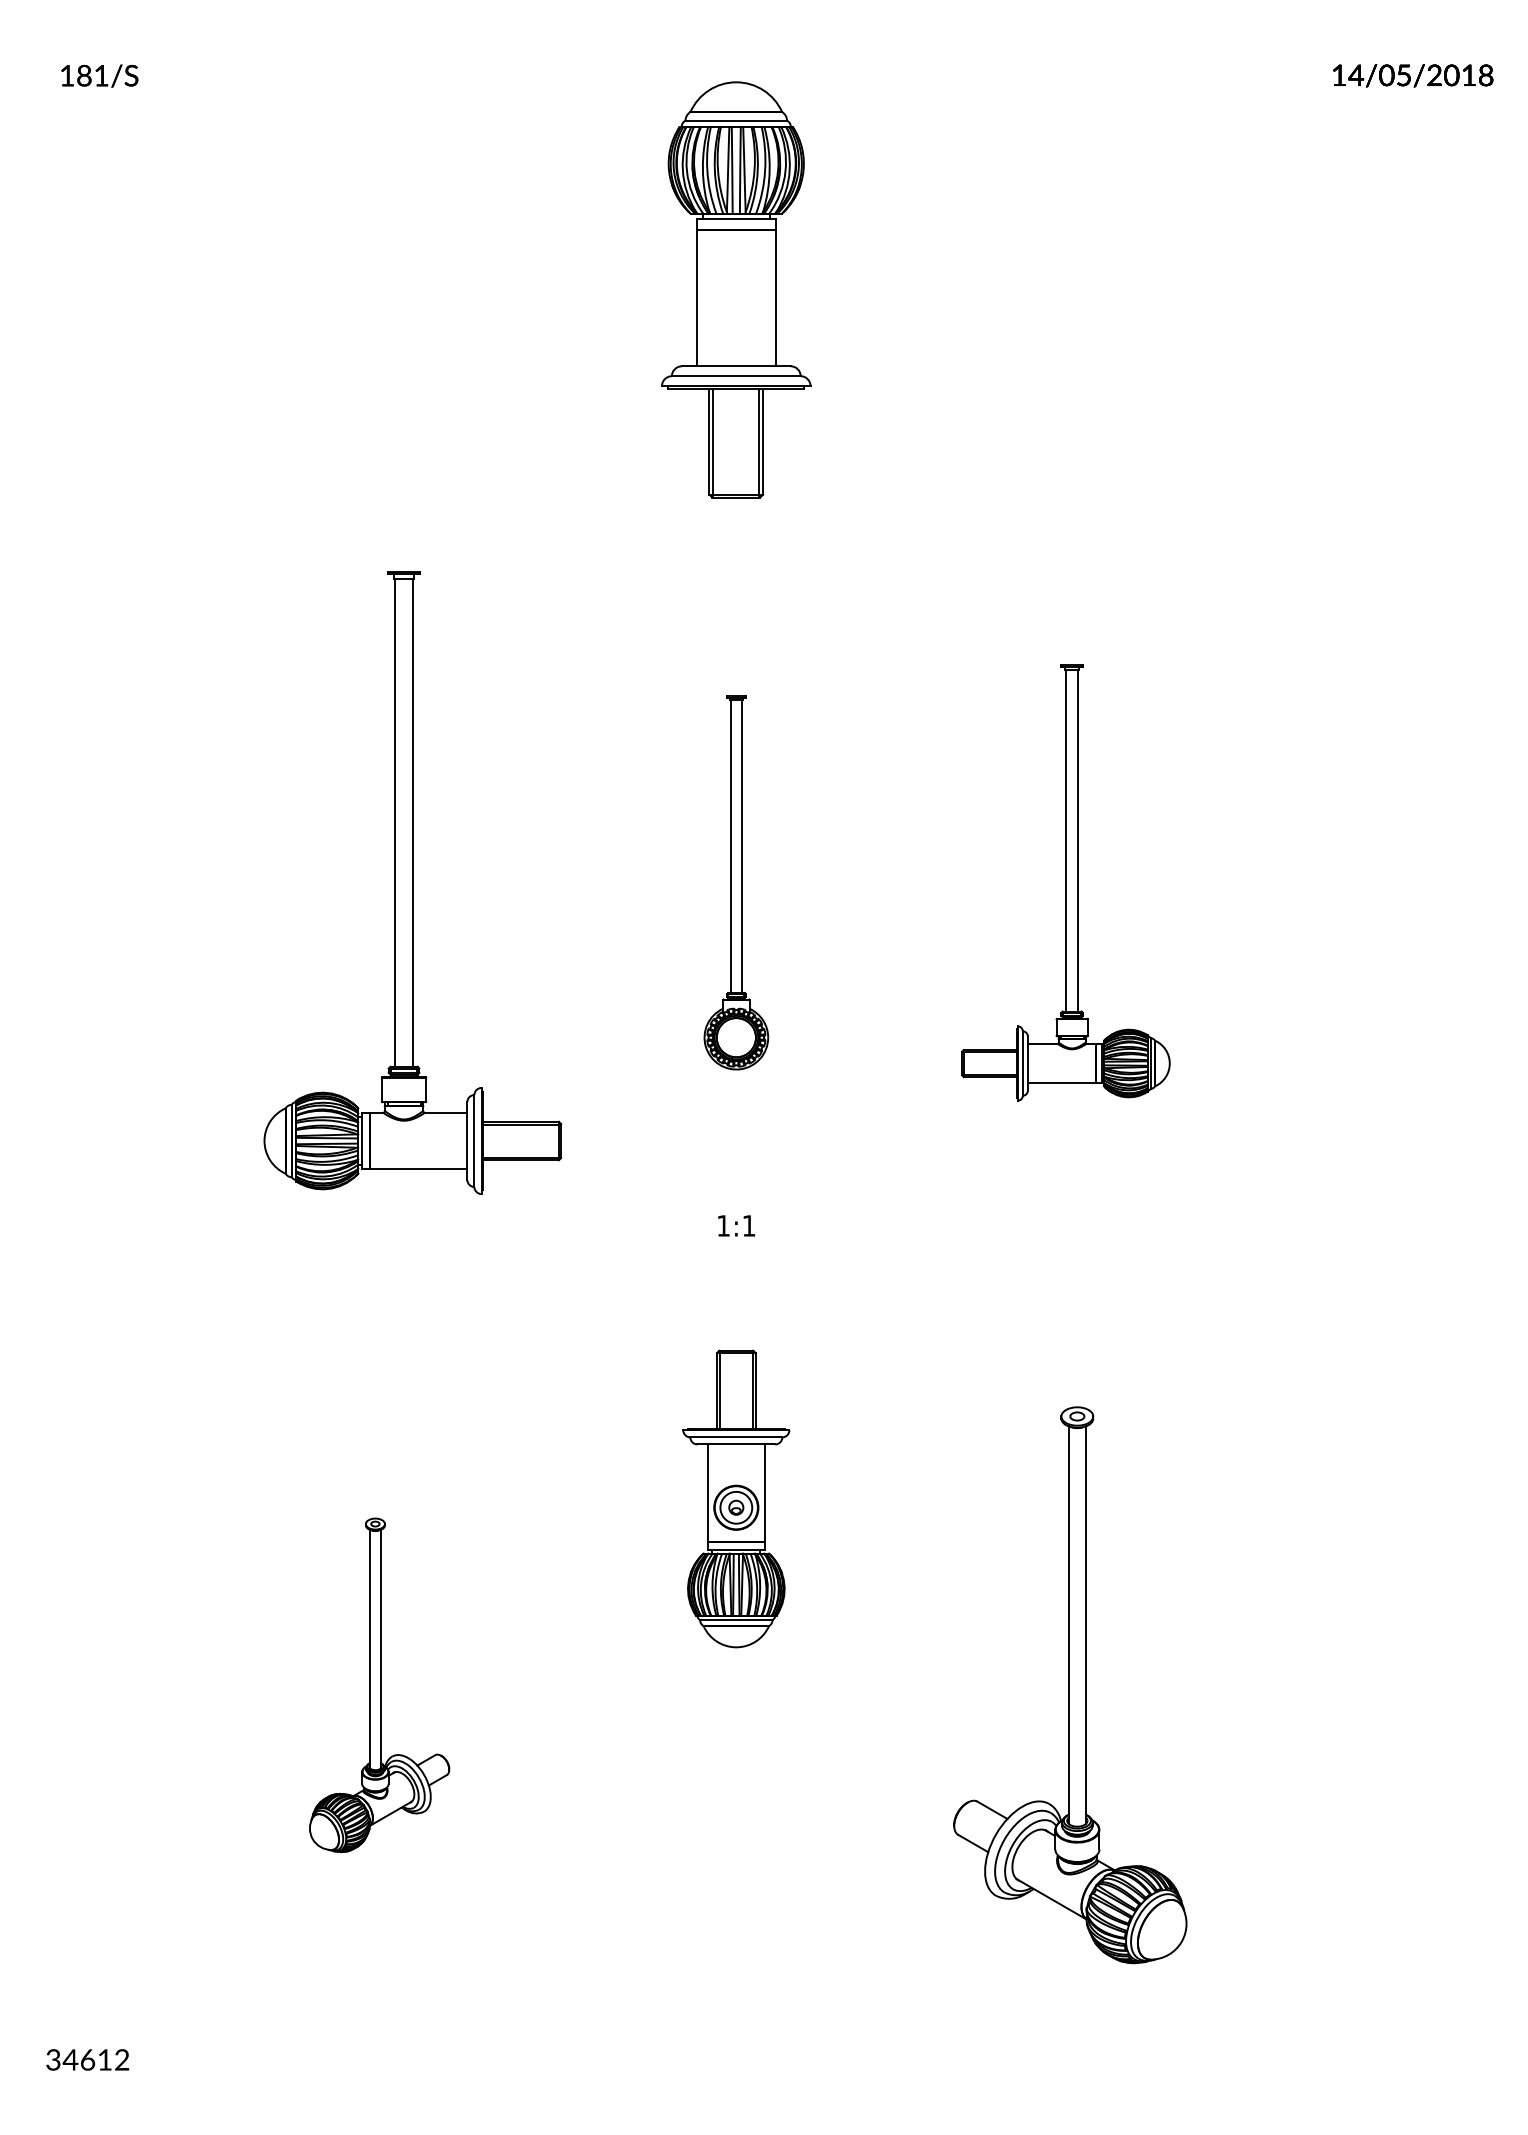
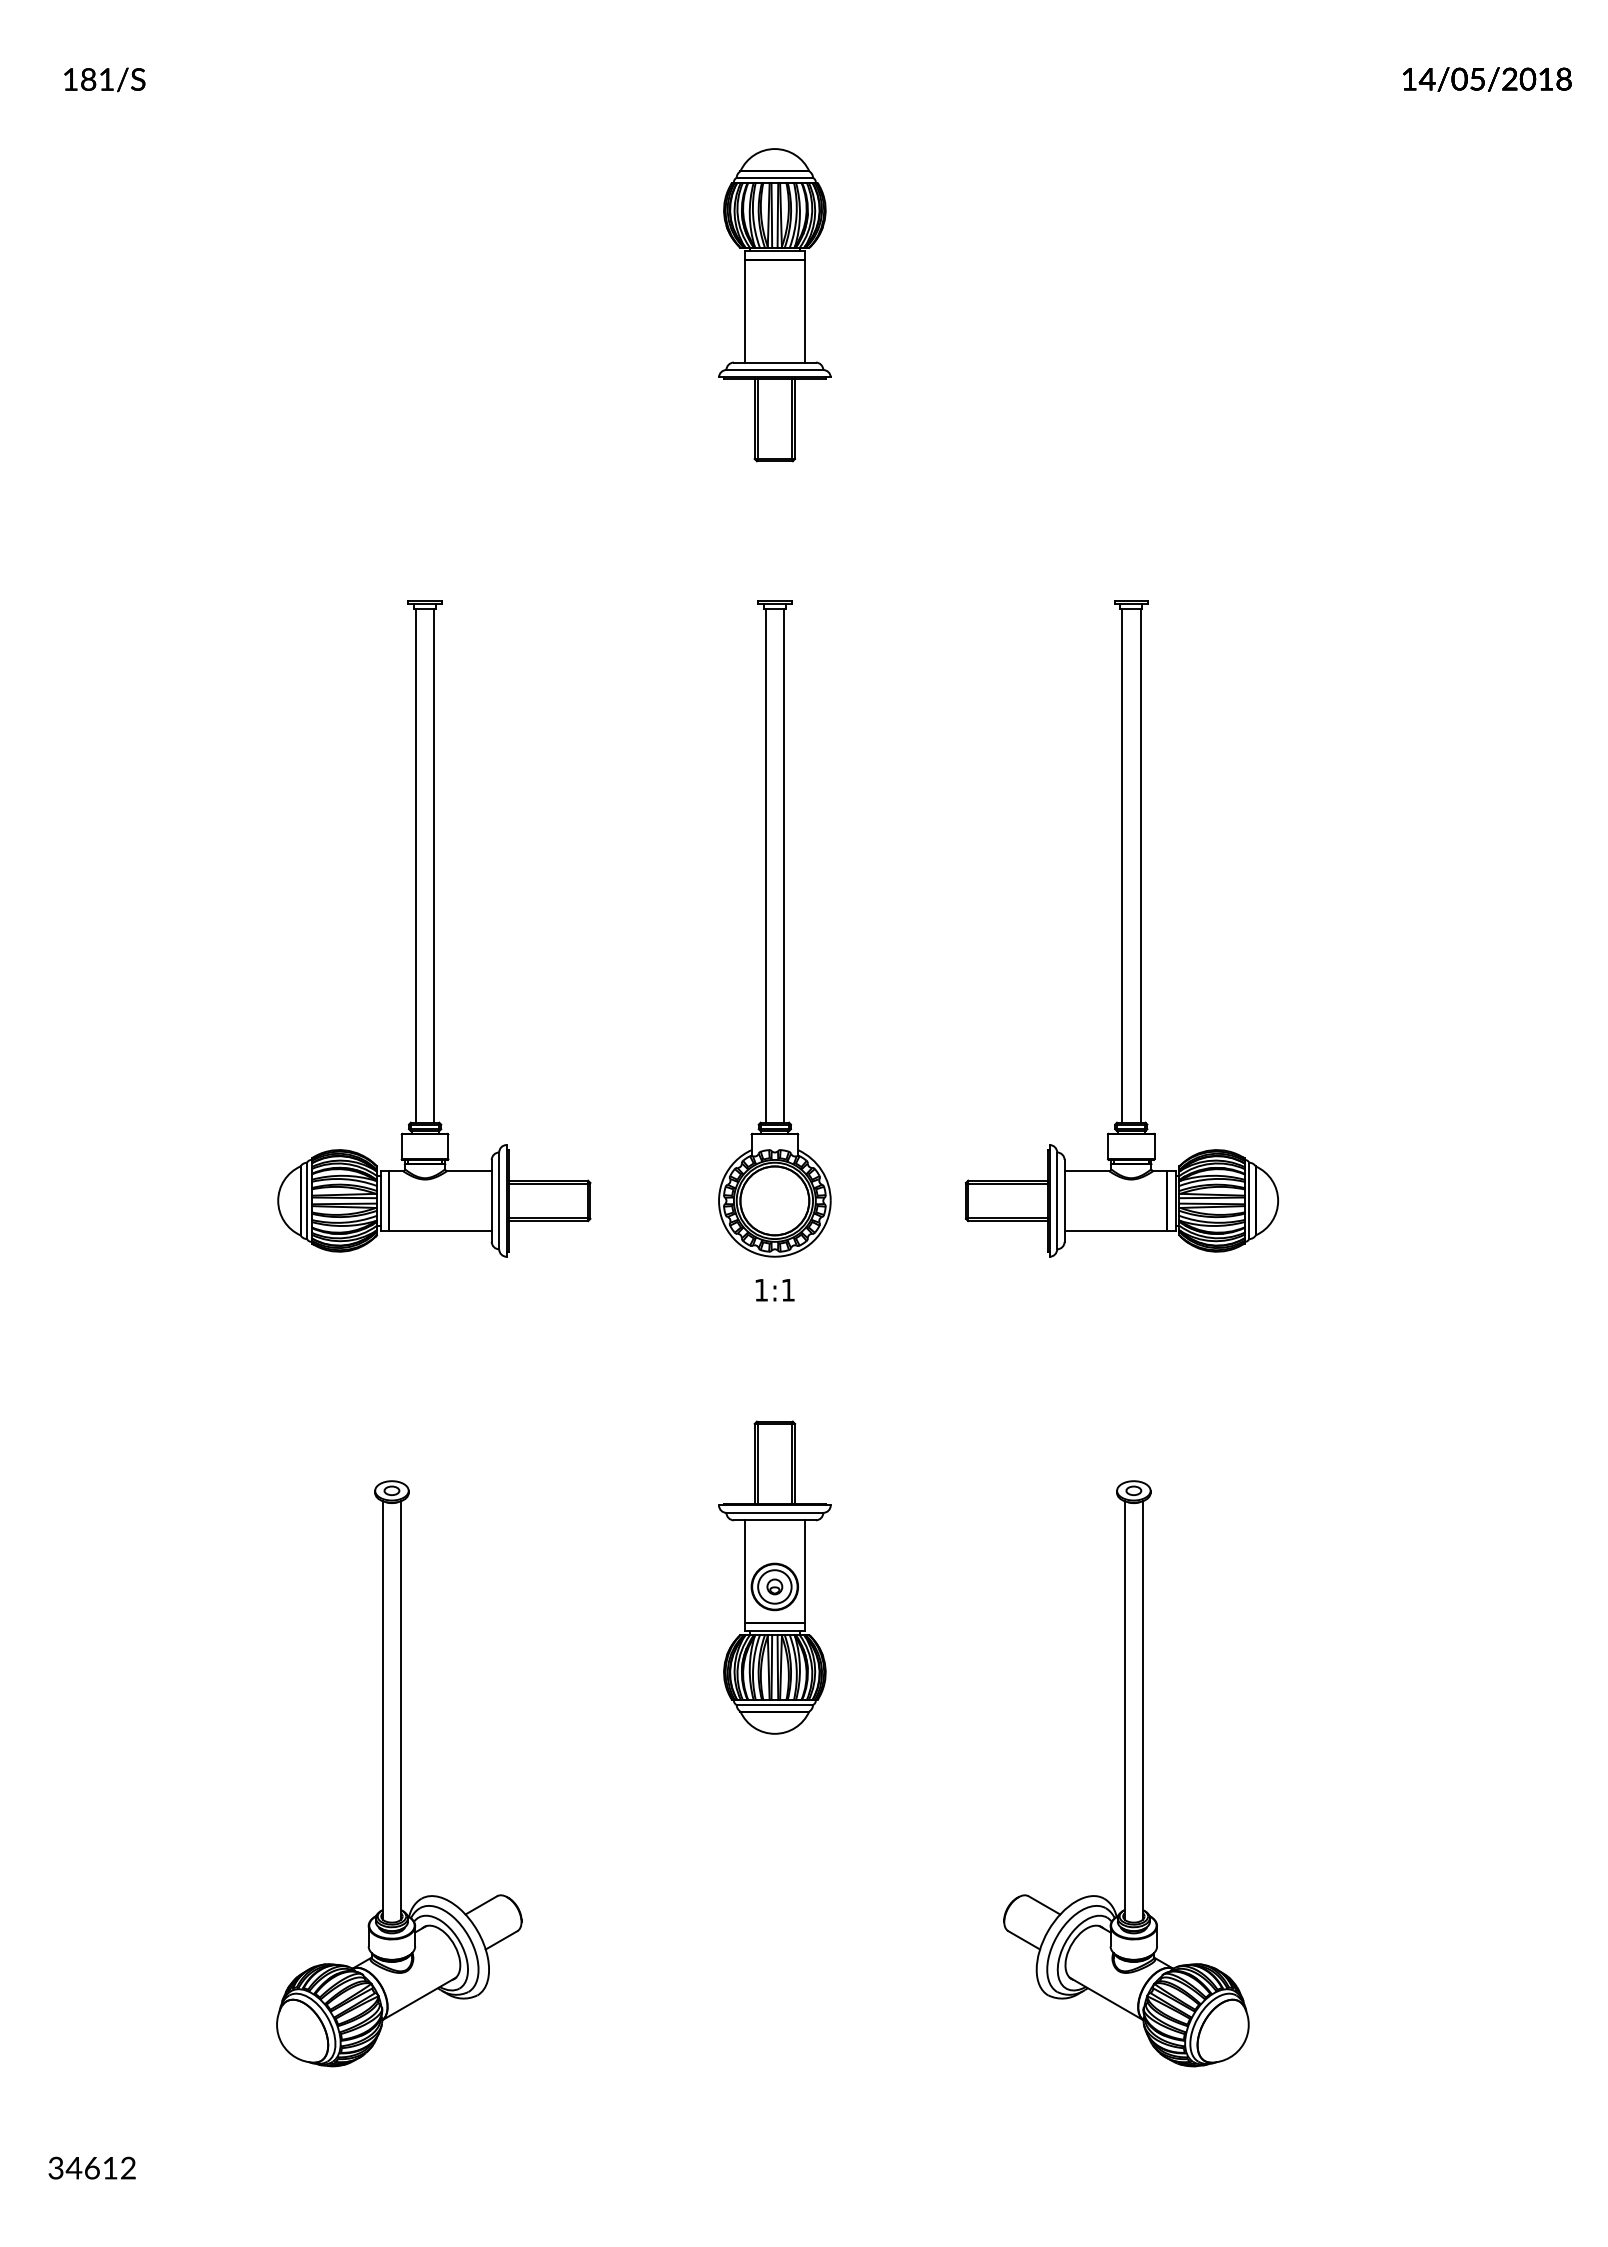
part: (735, 290) -> (774, 305), size x0.71
part: (735, 882) -> (774, 928), size x1.67
part: (1065, 882) -> (1121, 928), size x1.43
part: (379, 1684) -> (399, 1773), size x1.67

